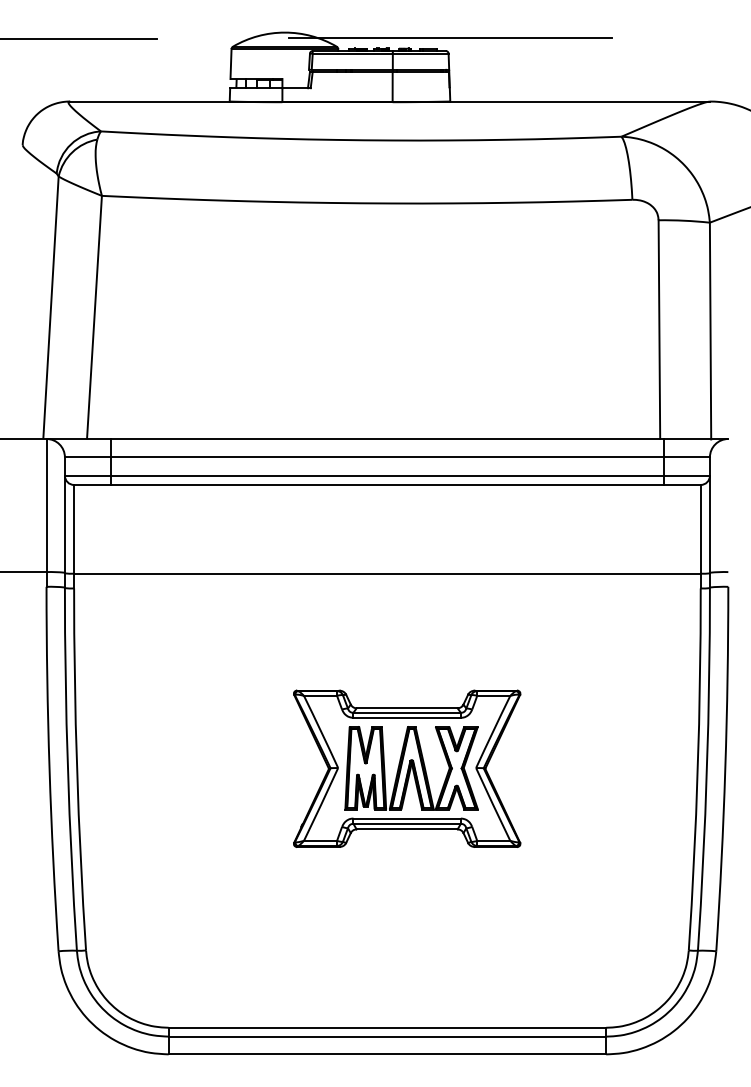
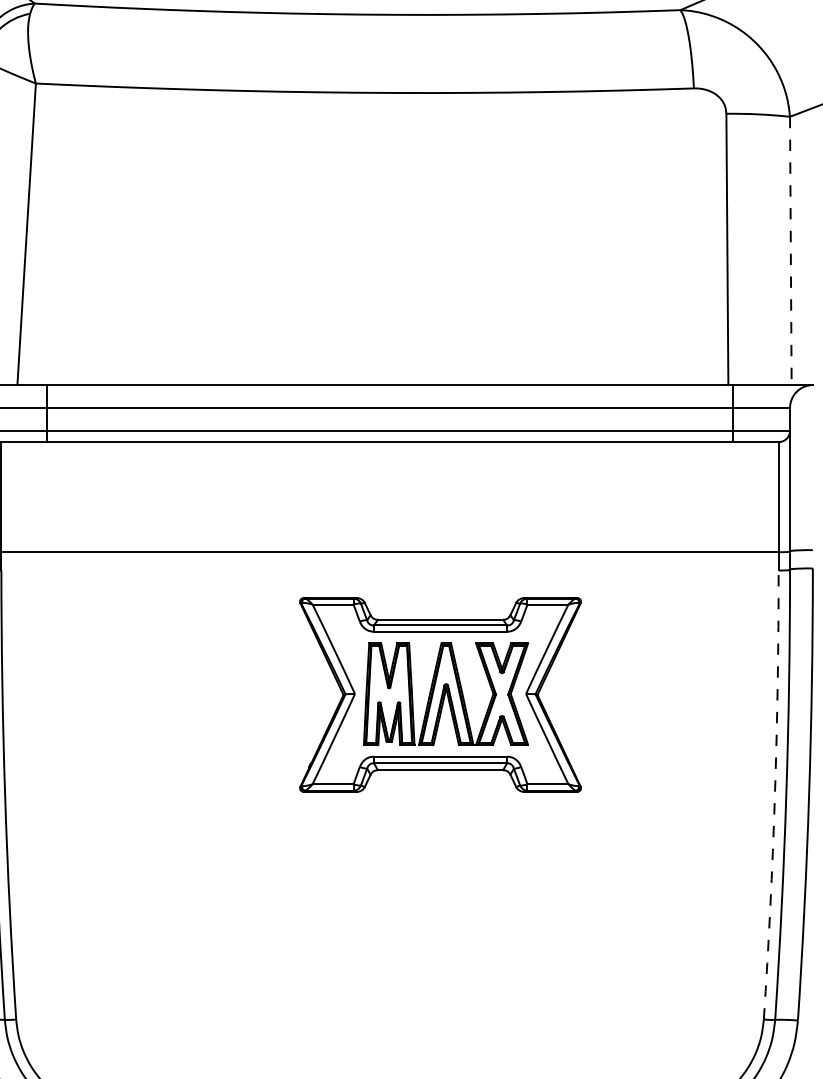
line: (710, 331) -> (790, 251), solid -> dashed
part: (407, 768) -> (440, 694), moved
arc: (697, 769) -> (774, 795), solid -> dashed

